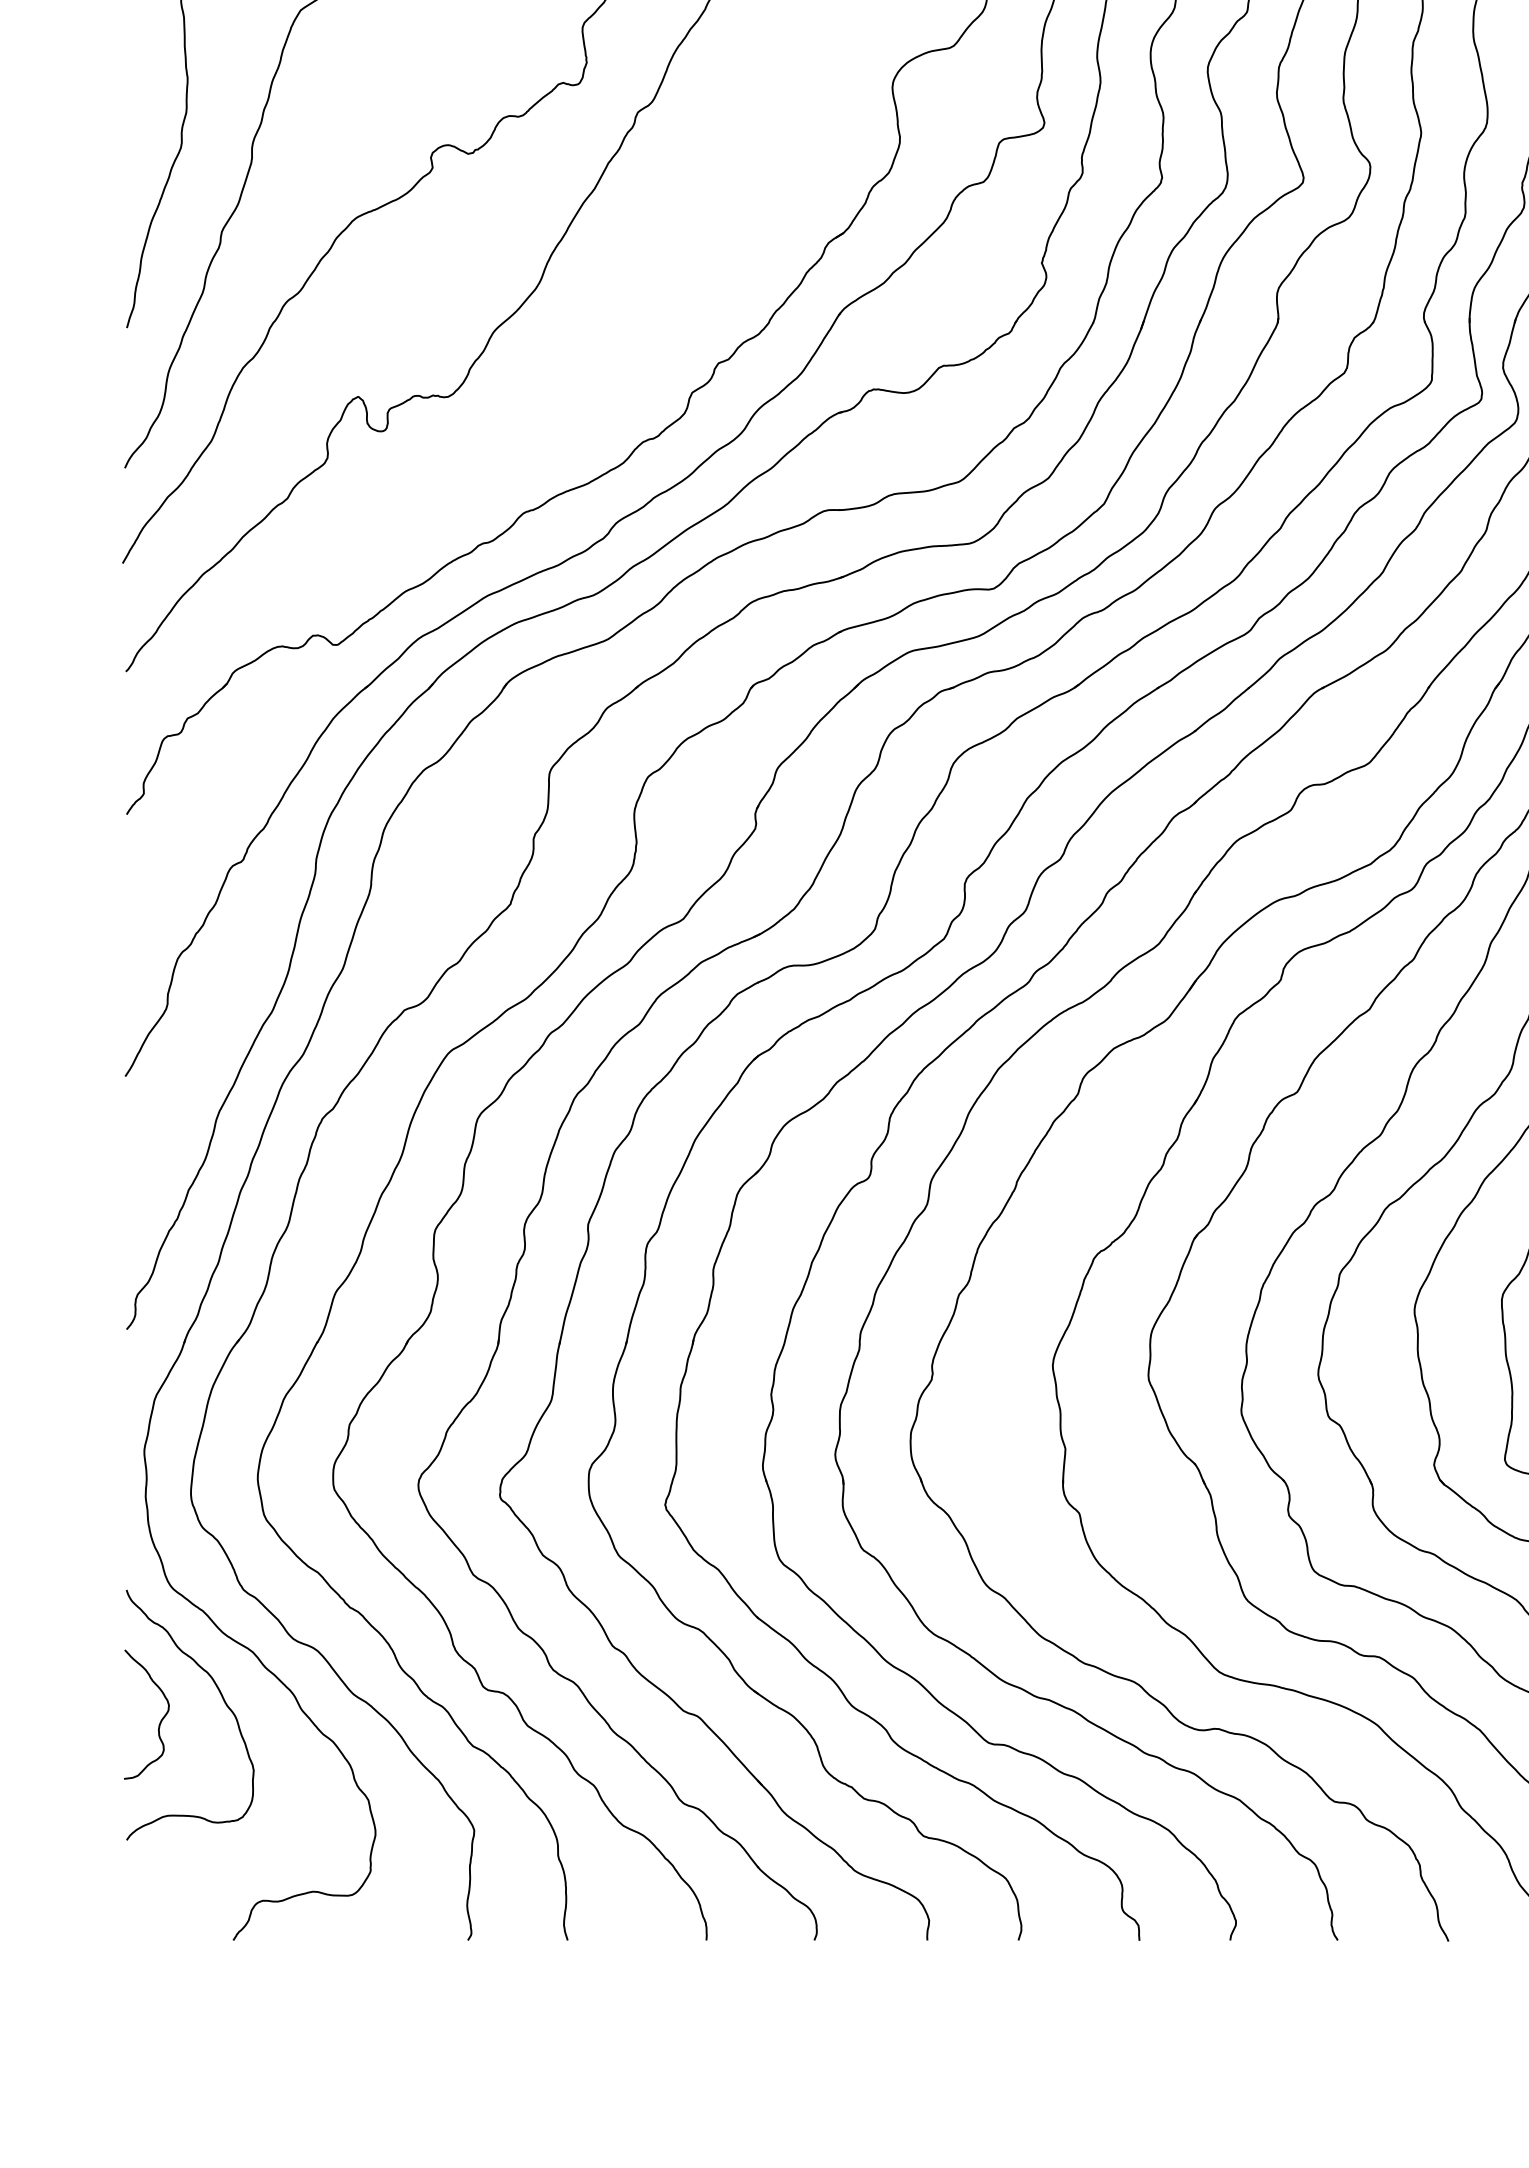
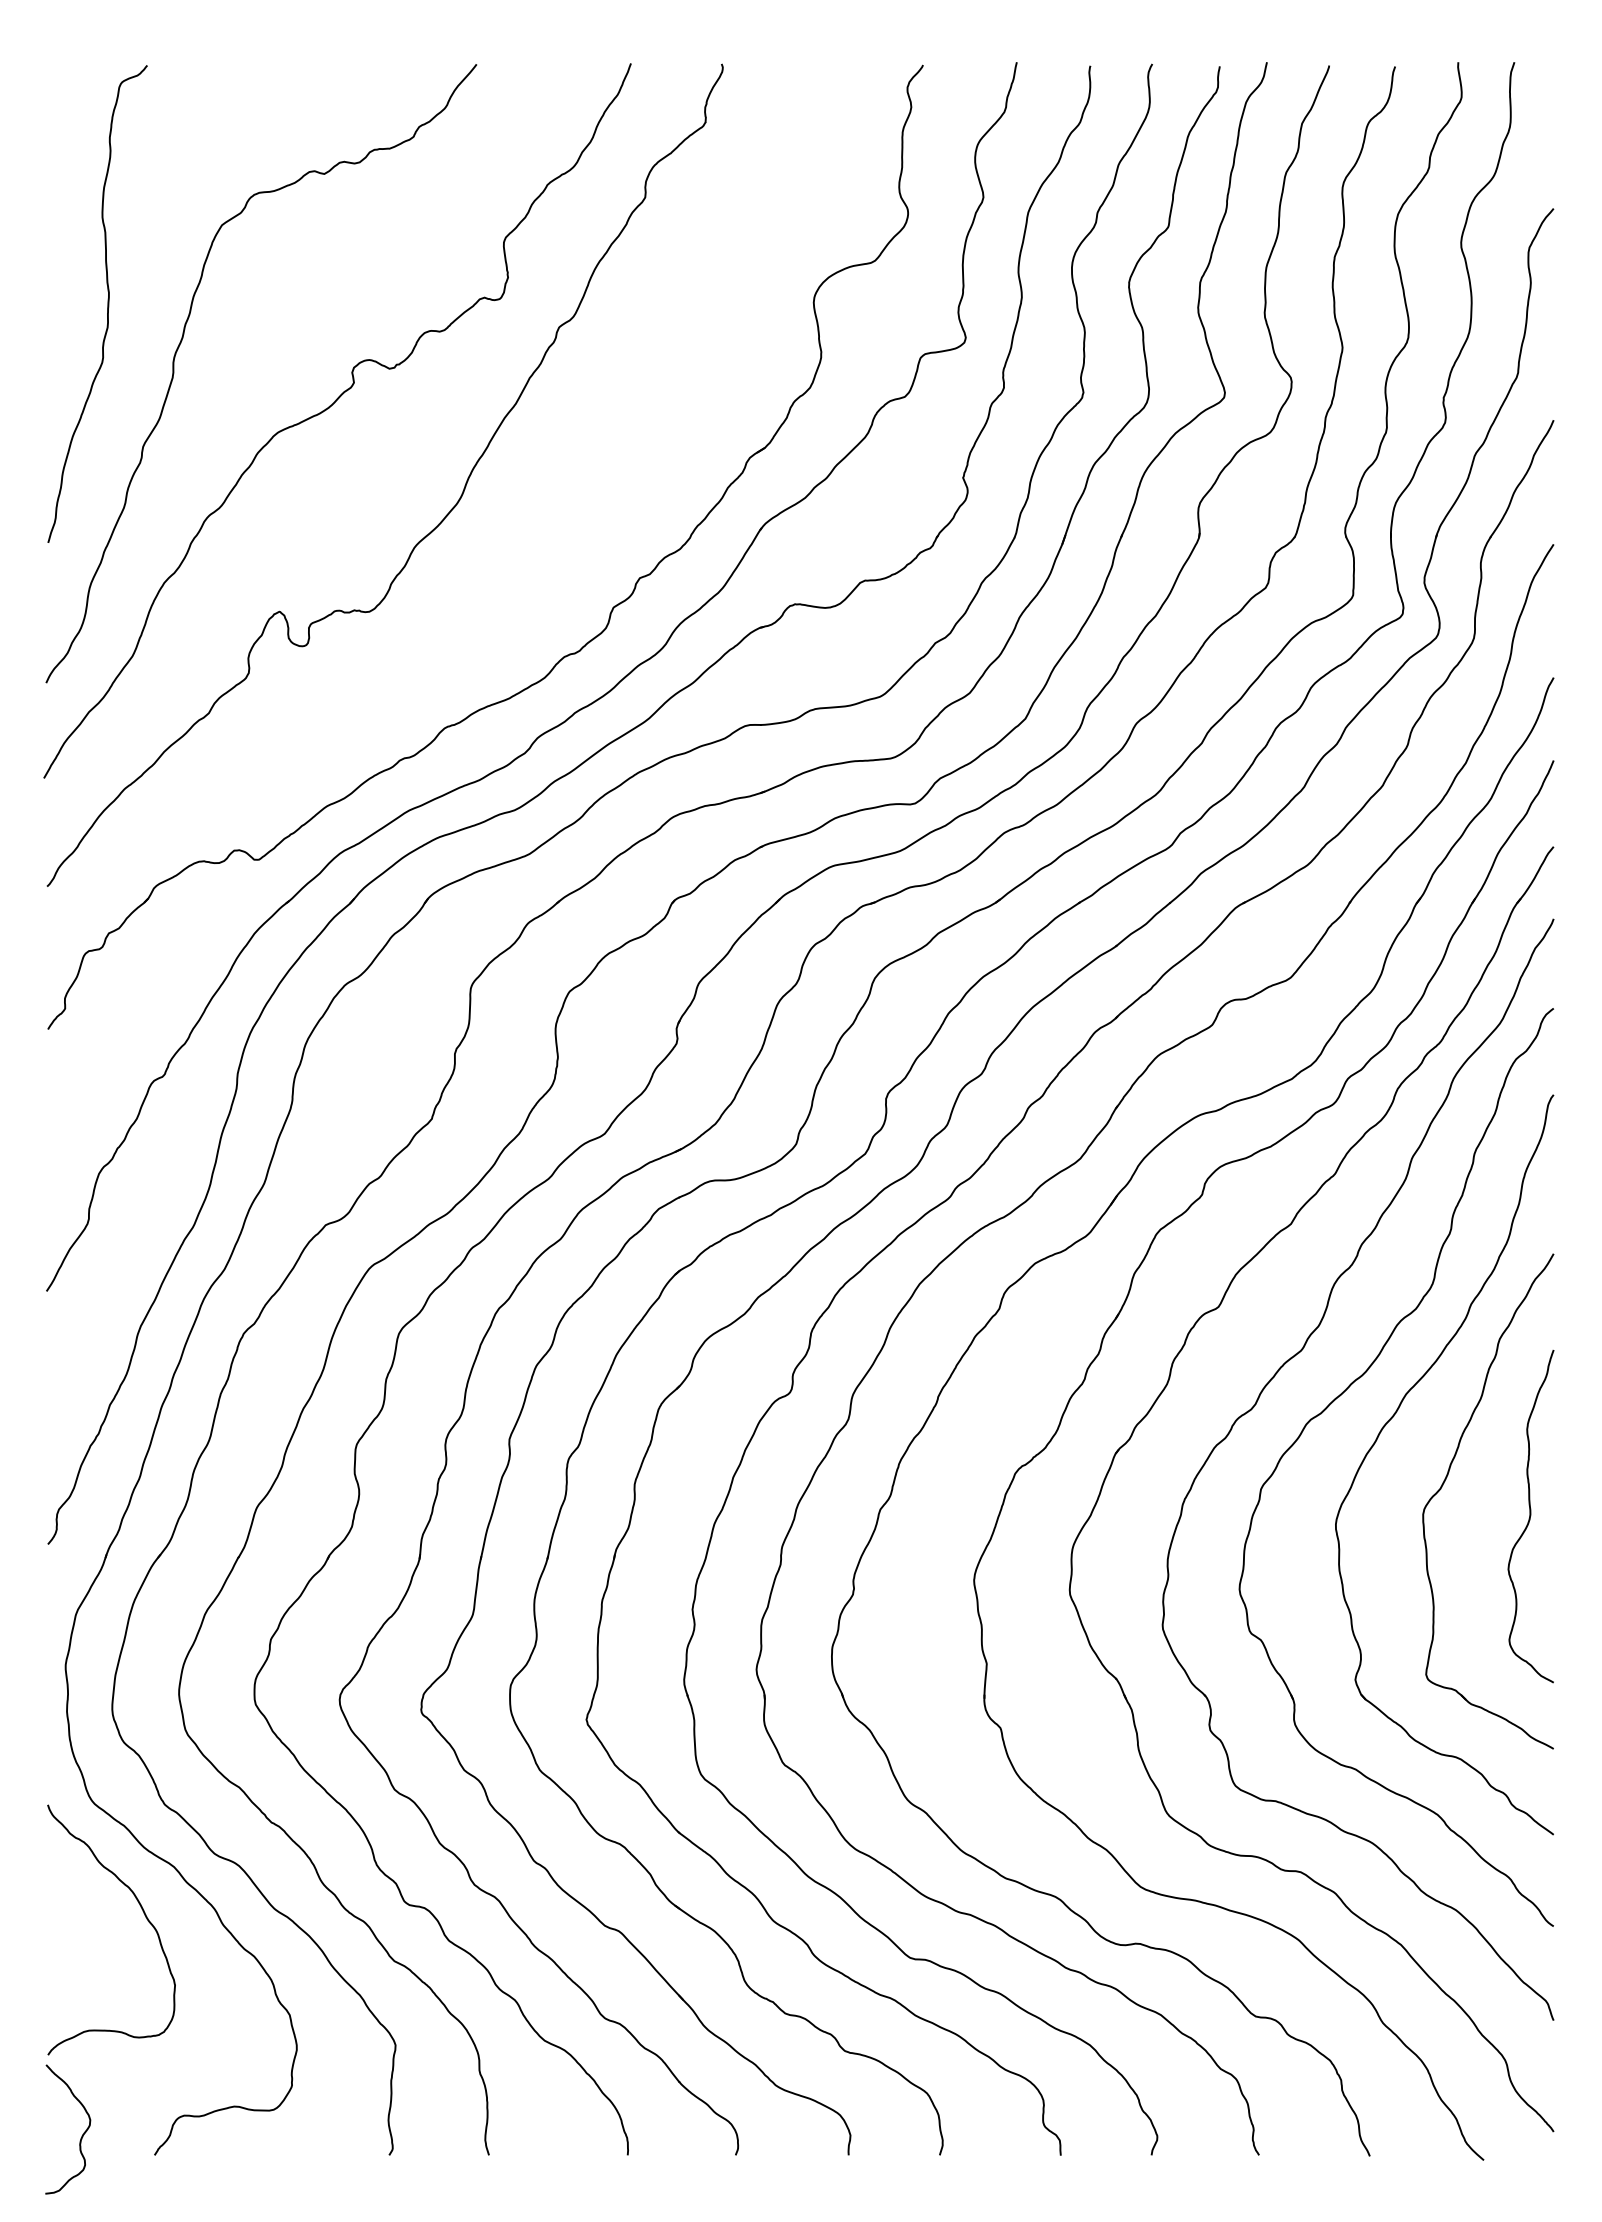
curve: (160, 1721) -> (81, 2136), moved

